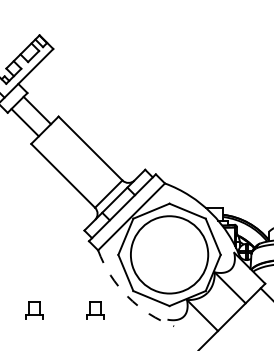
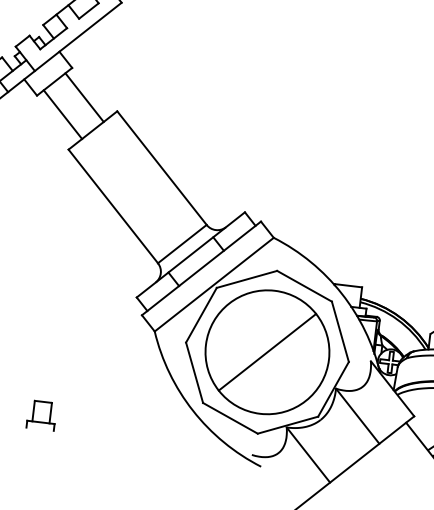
line: (169, 254) -> (267, 351), added
arc: (127, 296) -> (192, 410), dashed -> solid
part: (95, 310) -> (139, 426), removed

